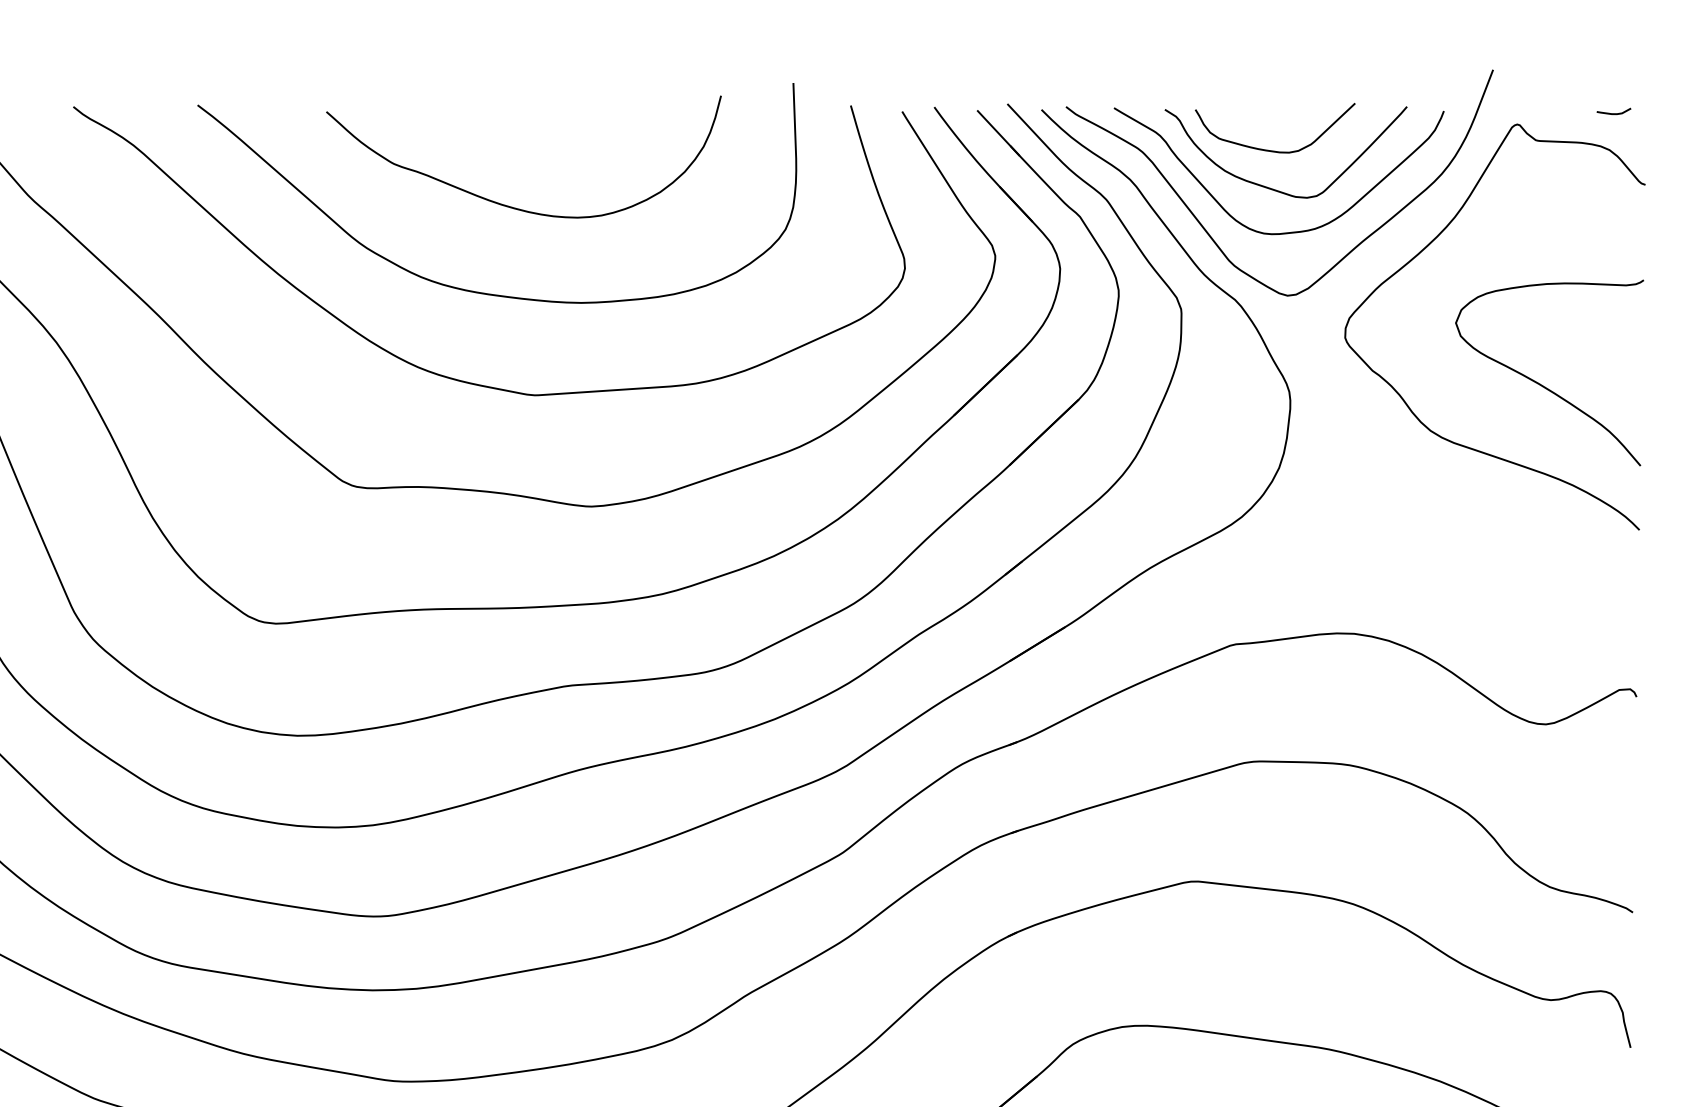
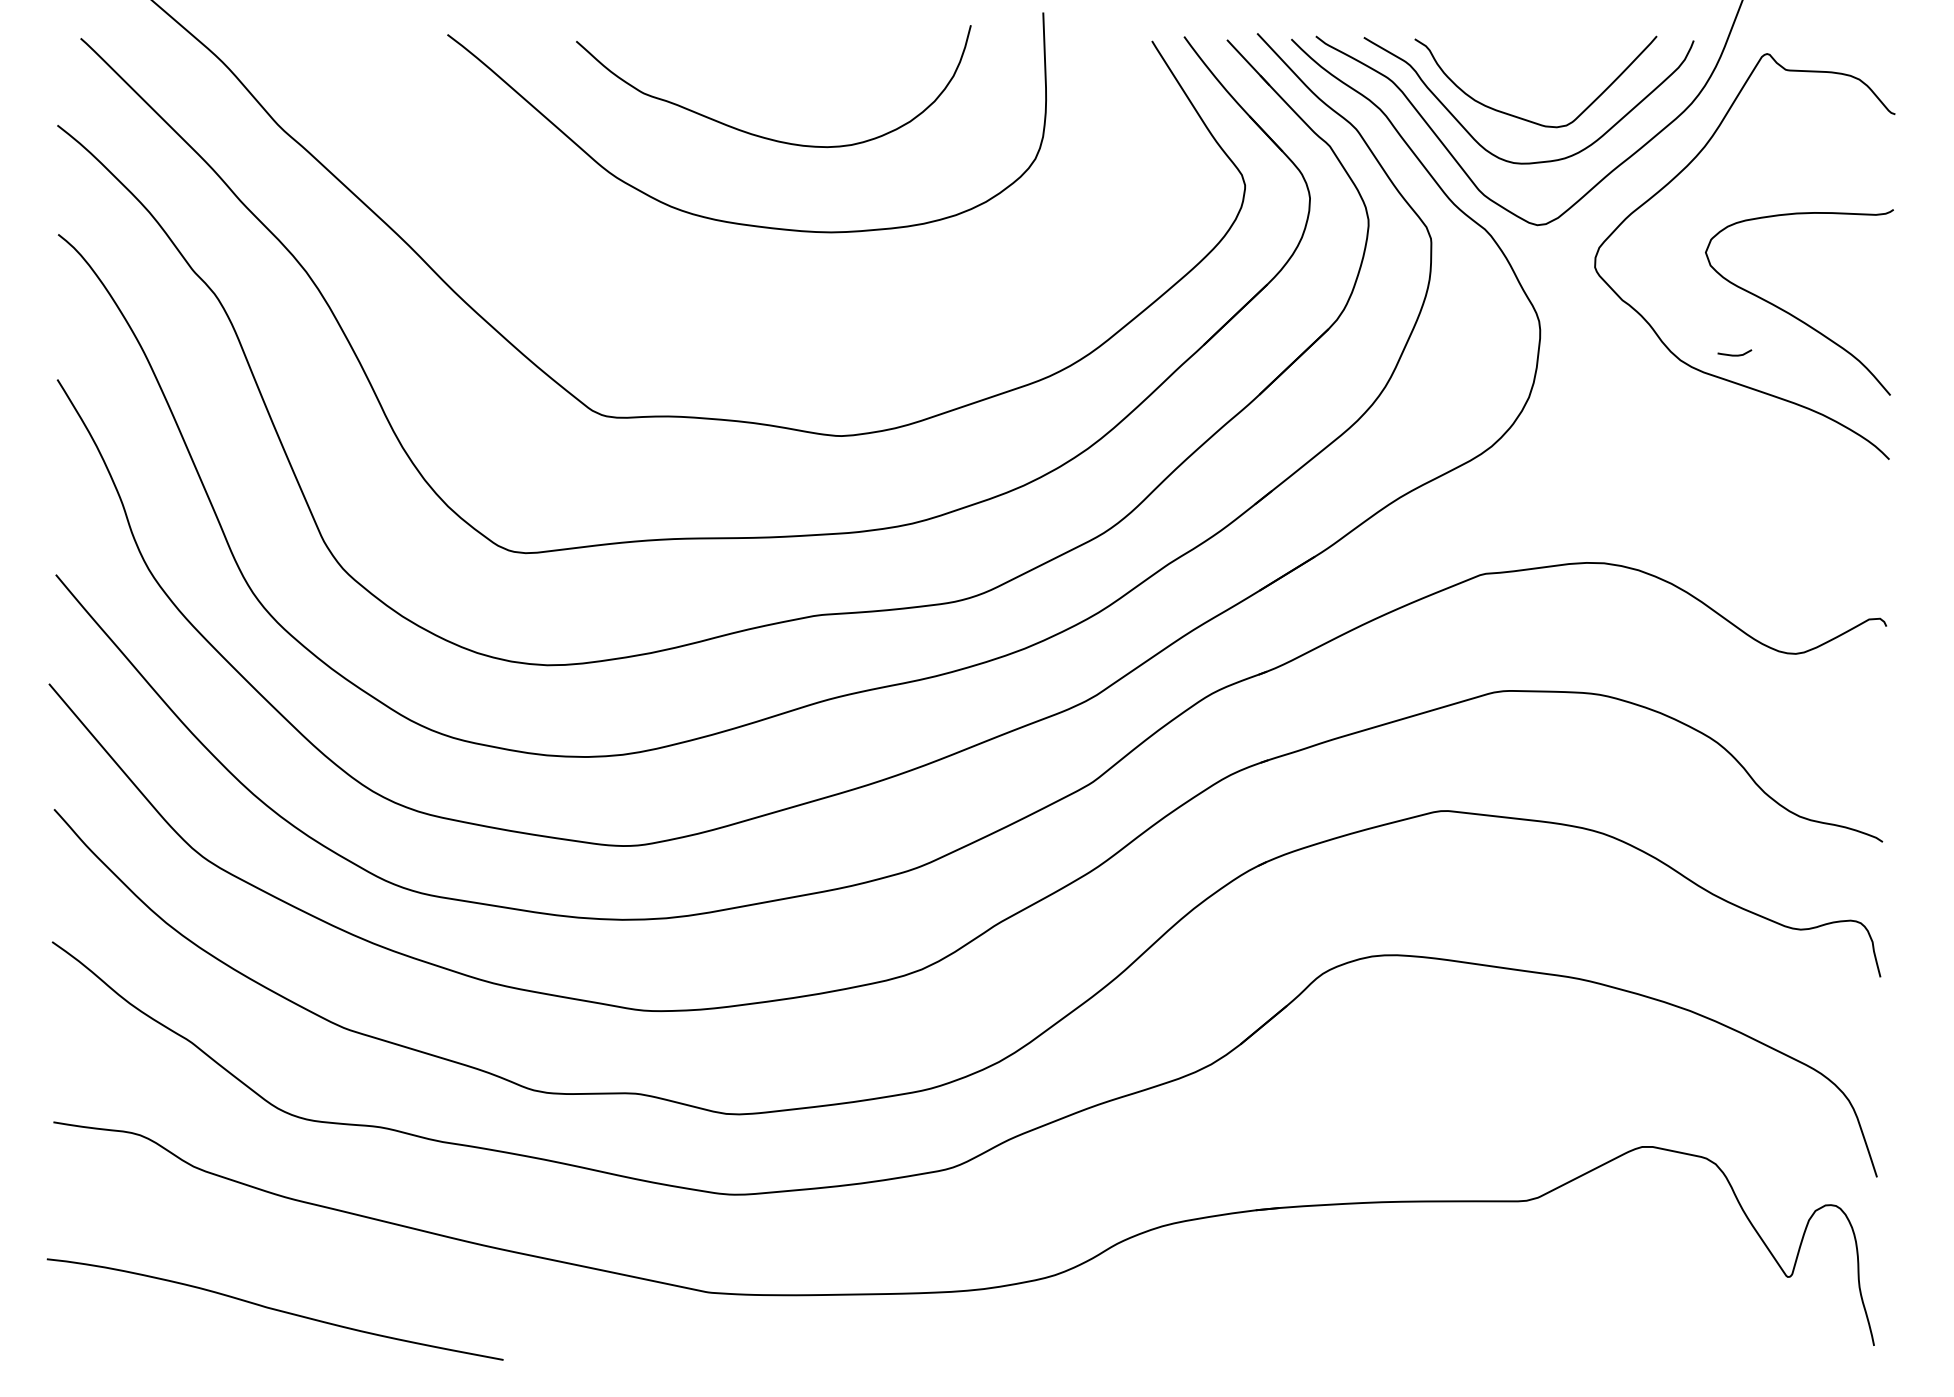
curve: (1613, 113) -> (1734, 354), moved
curve: (1271, 150) -> (1521, 79), removed
curve: (450, 377) -> (700, 306), removed

